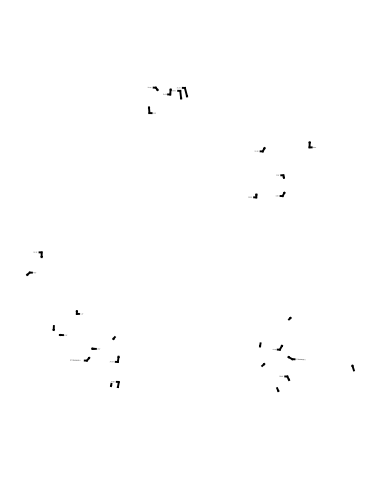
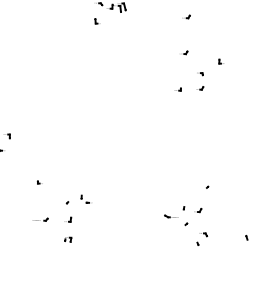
part: (263, 104) -> (186, 16), added
part: (311, 144) -> (220, 61), moved
part: (59, 330) -> (86, 199), moved
part: (95, 348) -> (52, 211), removed
part: (295, 358) -> (170, 216), moved
part: (352, 367) -> (246, 237), moved

